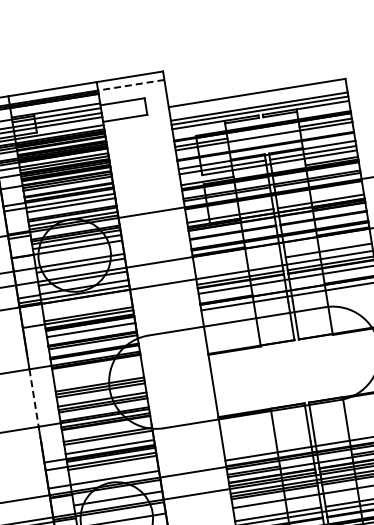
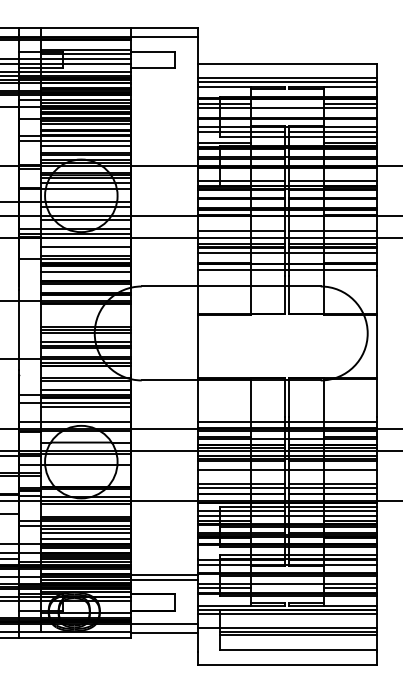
line: (131, 85) -> (164, 36), dashed -> solid
line: (237, 265) -> (240, 231), added
line: (87, 305) -> (85, 247), added
line: (33, 398) -> (18, 330), dashed -> solid

